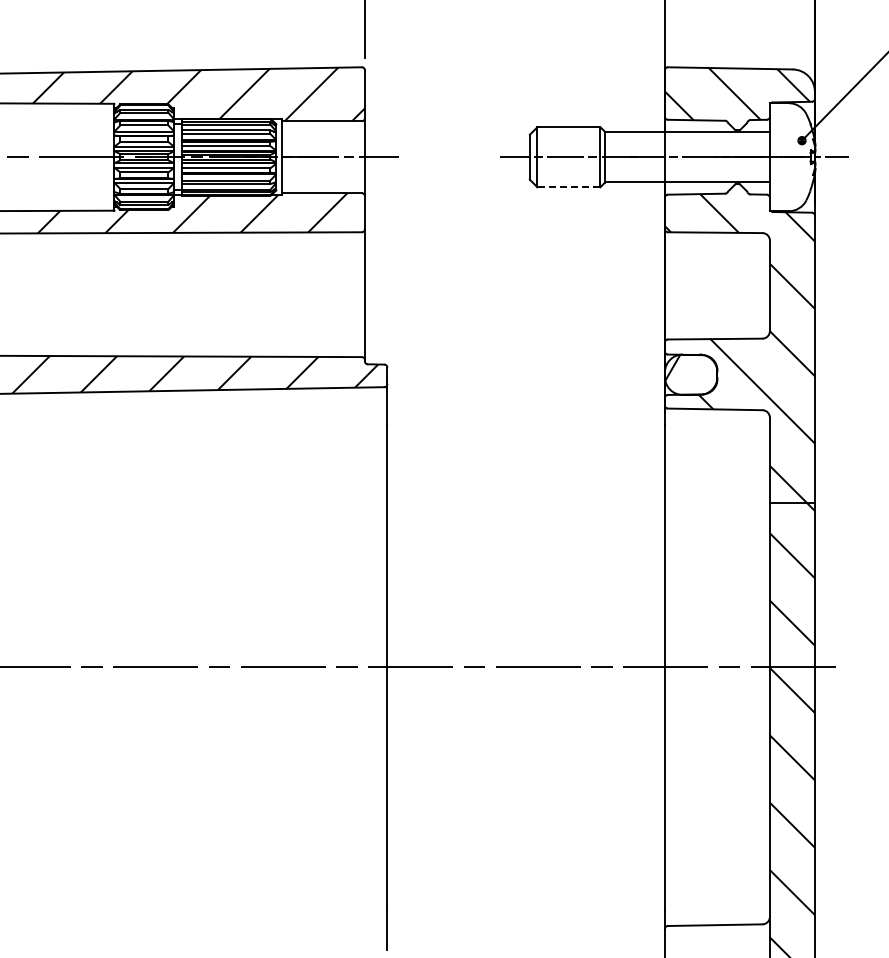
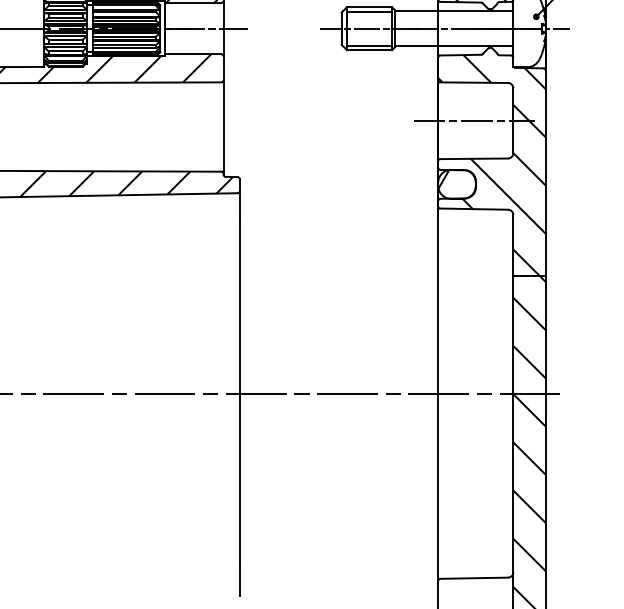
line: (568, 133) -> (369, 11), added
line: (568, 180) -> (369, 45), added
line: (568, 187) -> (369, 50), dashed -> solid
line: (714, 285) -> (473, 120), added

